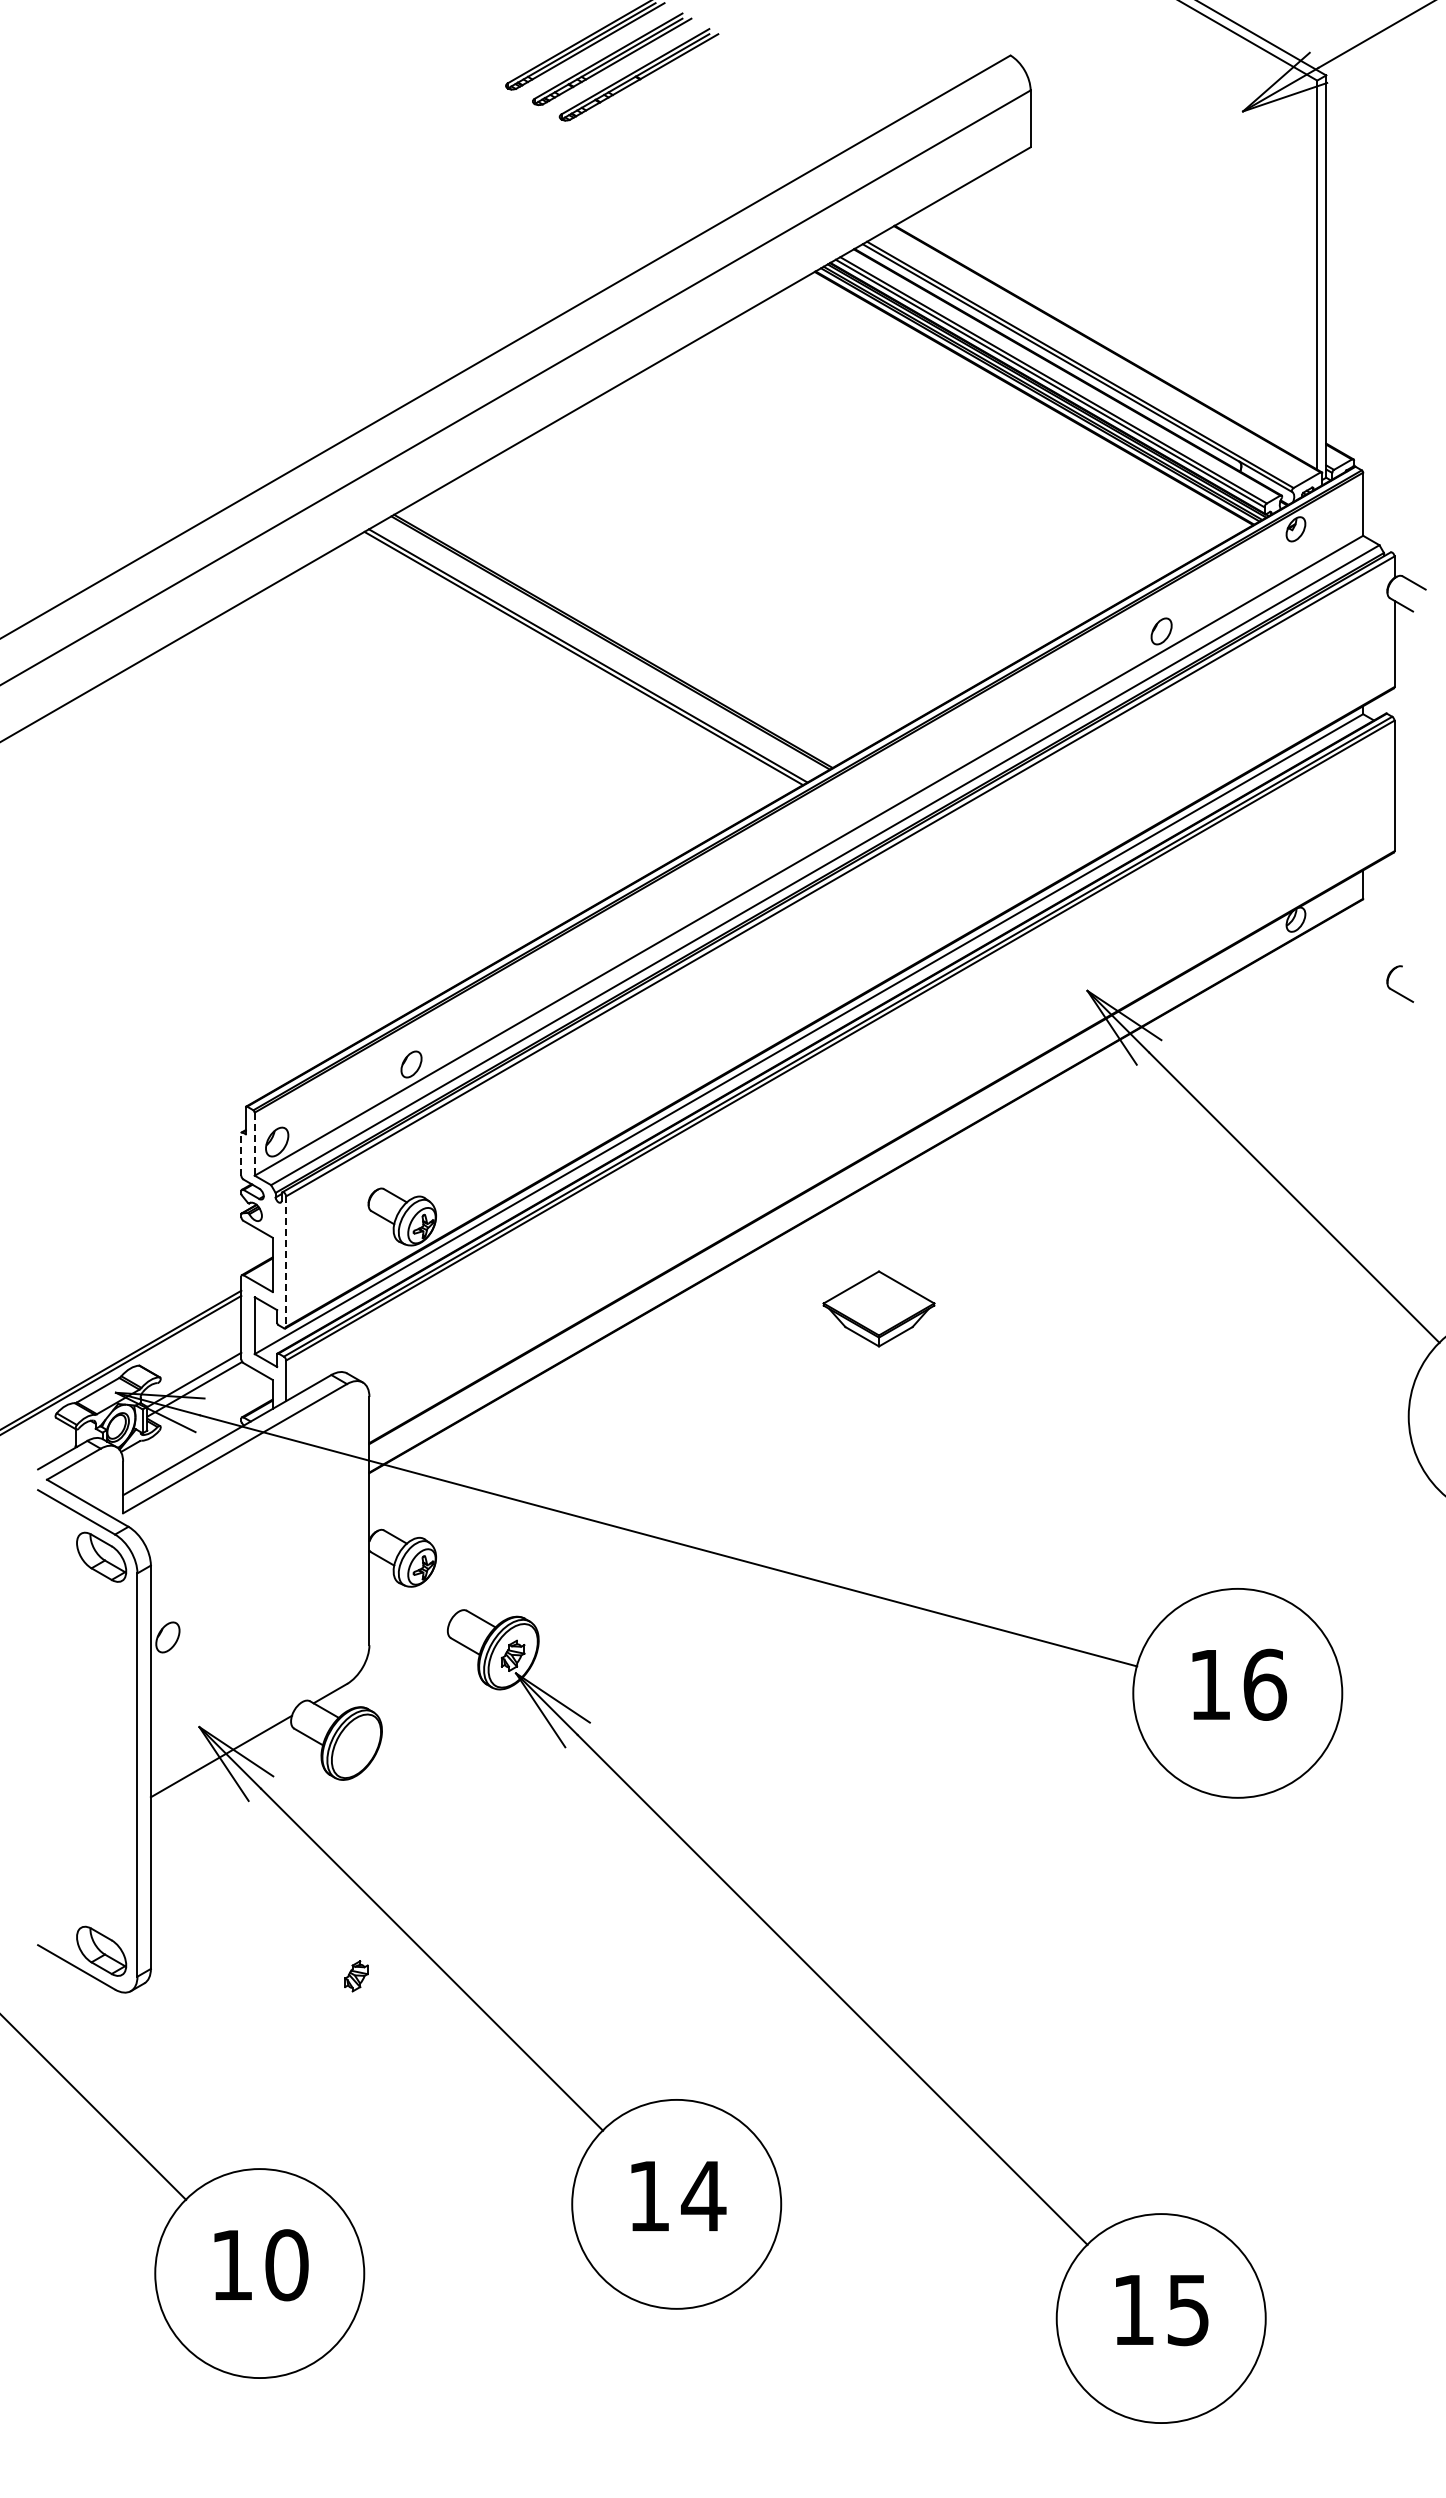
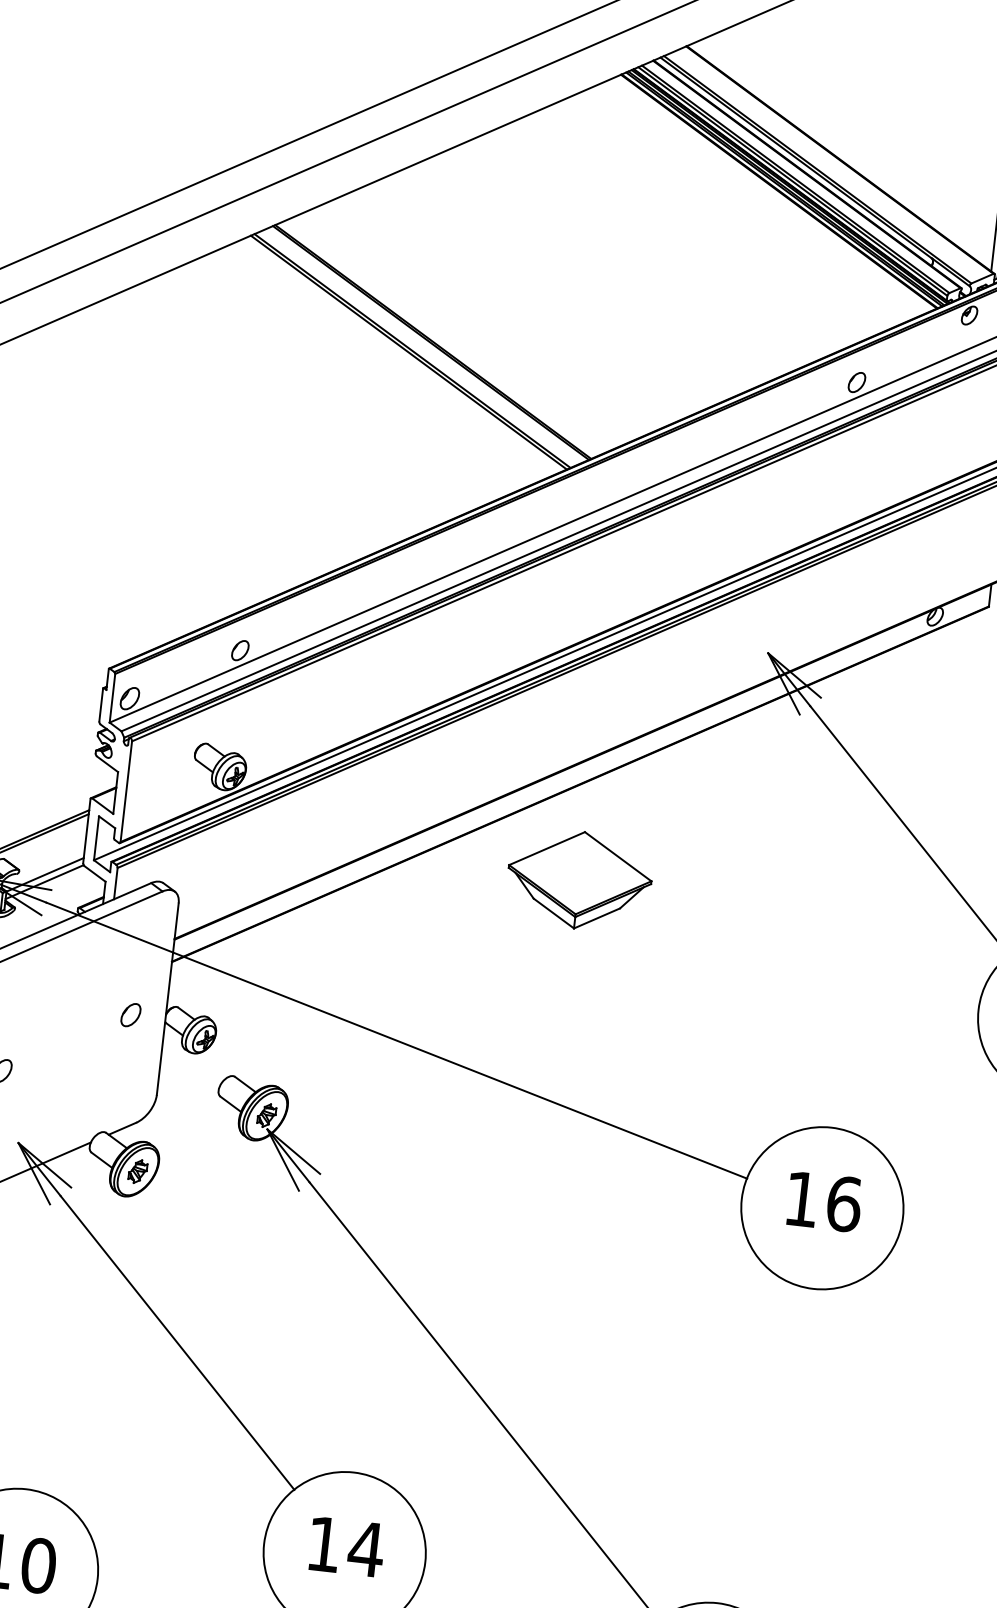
line: (254, 1144) -> (112, 698), dashed -> solid
line: (241, 1154) -> (101, 705), dashed -> solid
line: (286, 1262) -> (126, 792), dashed -> solid
part: (878, 1308) -> (579, 879), size x1.67
part: (324, 1546) -> (130, 1014), added
part: (356, 1976) -> (137, 1171), moved

